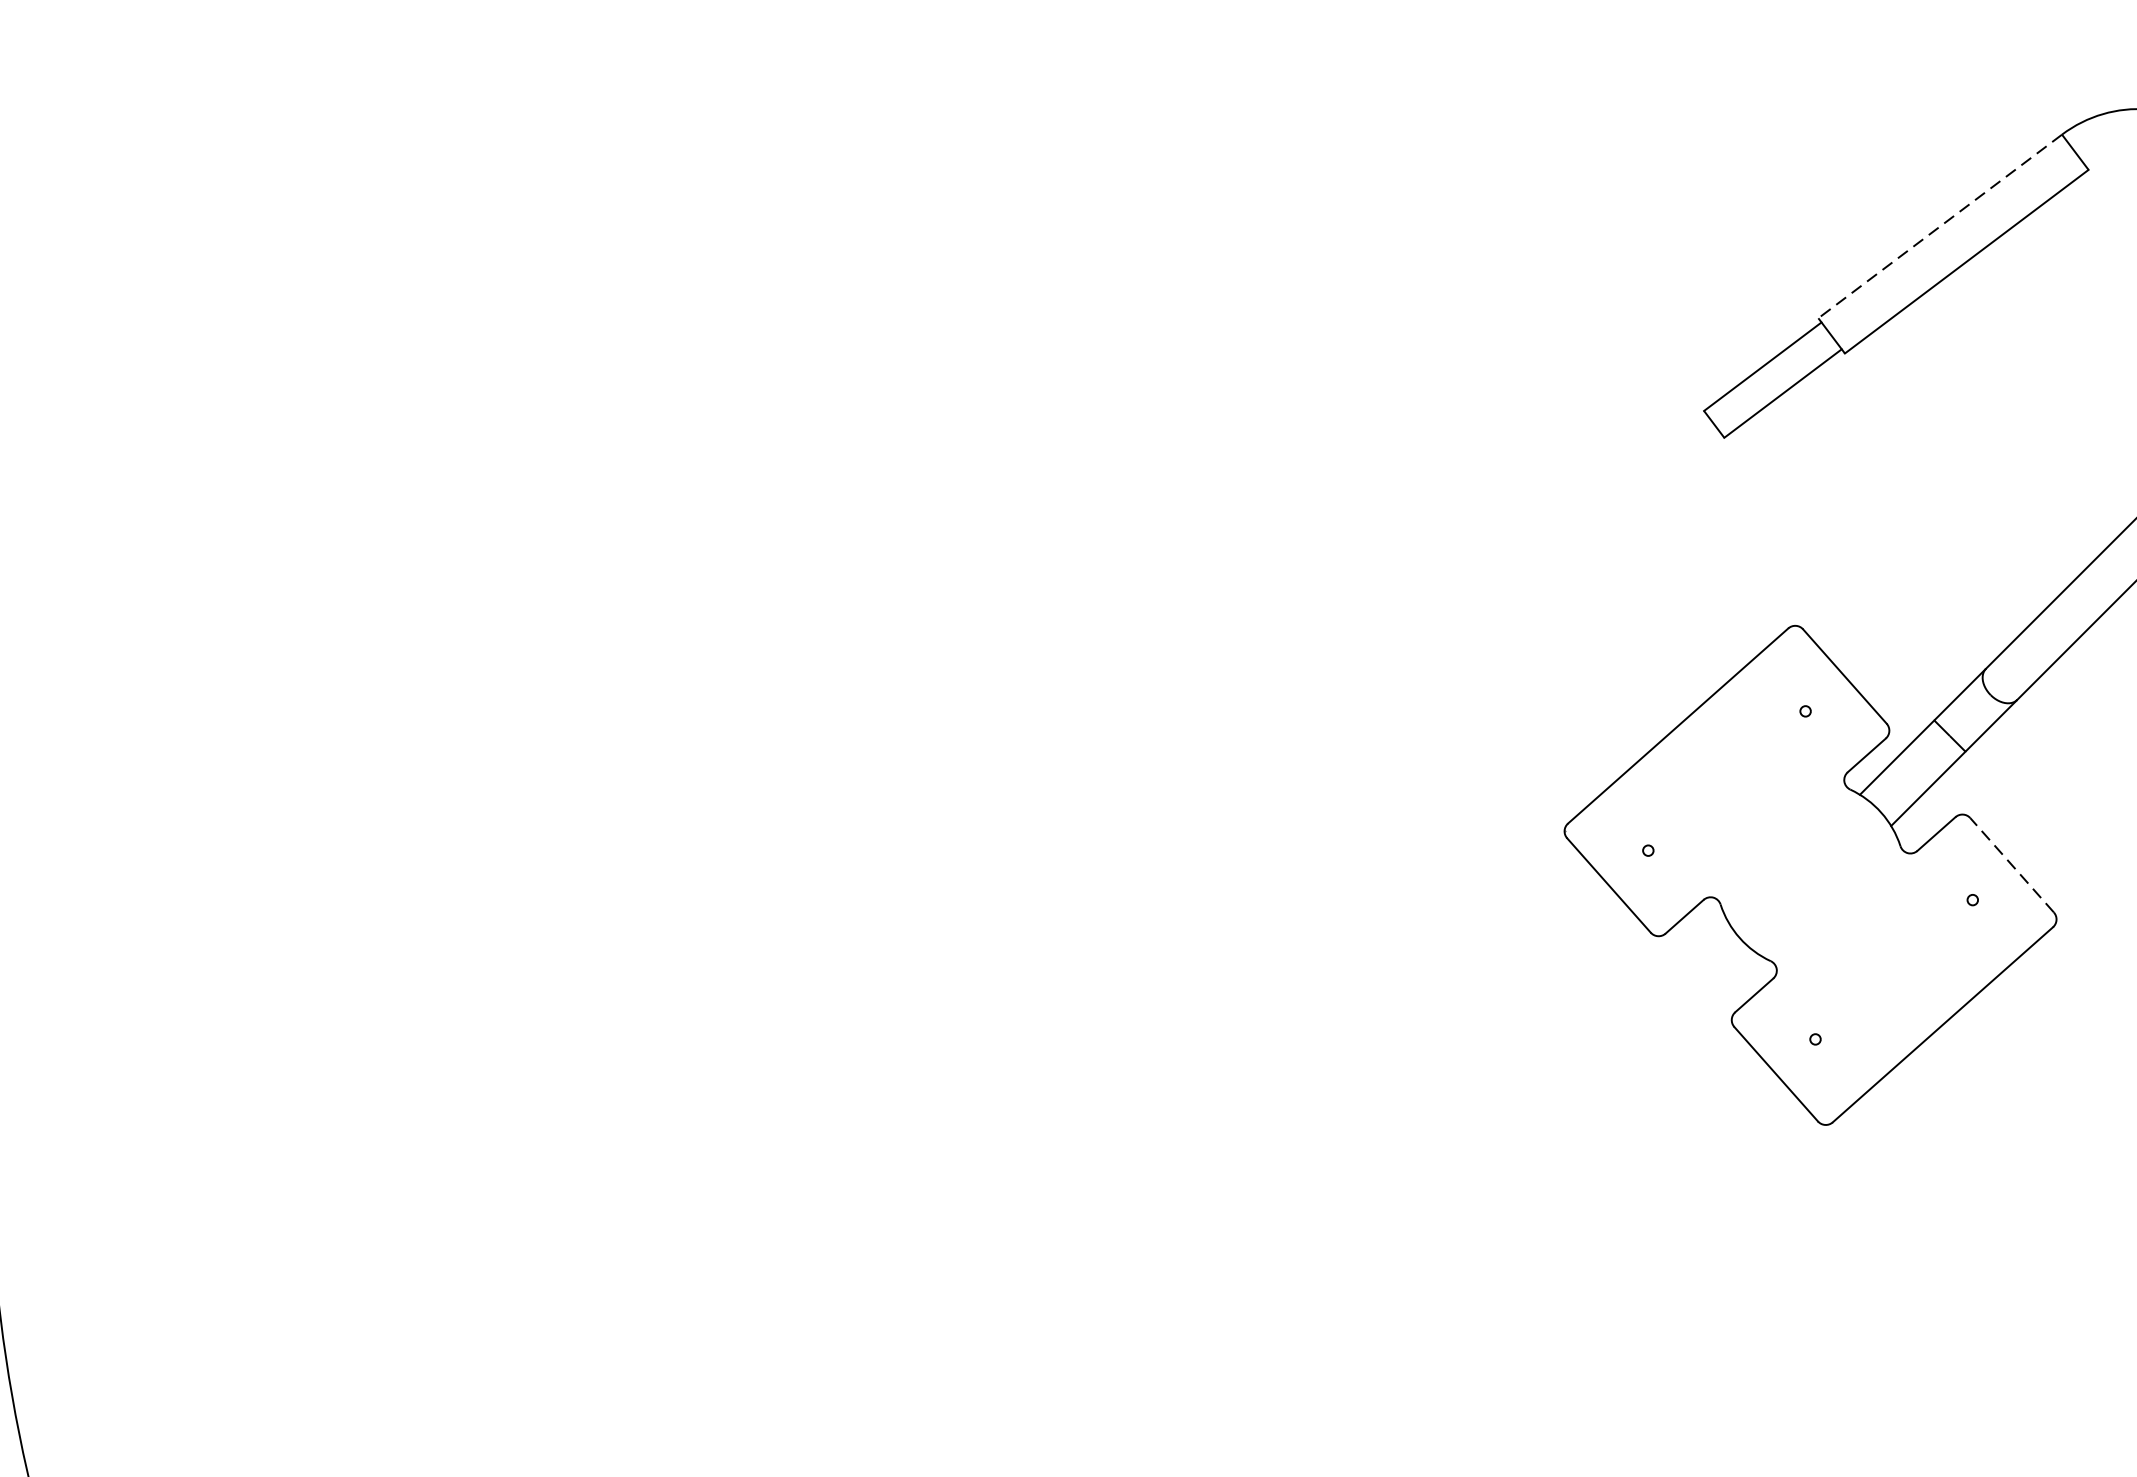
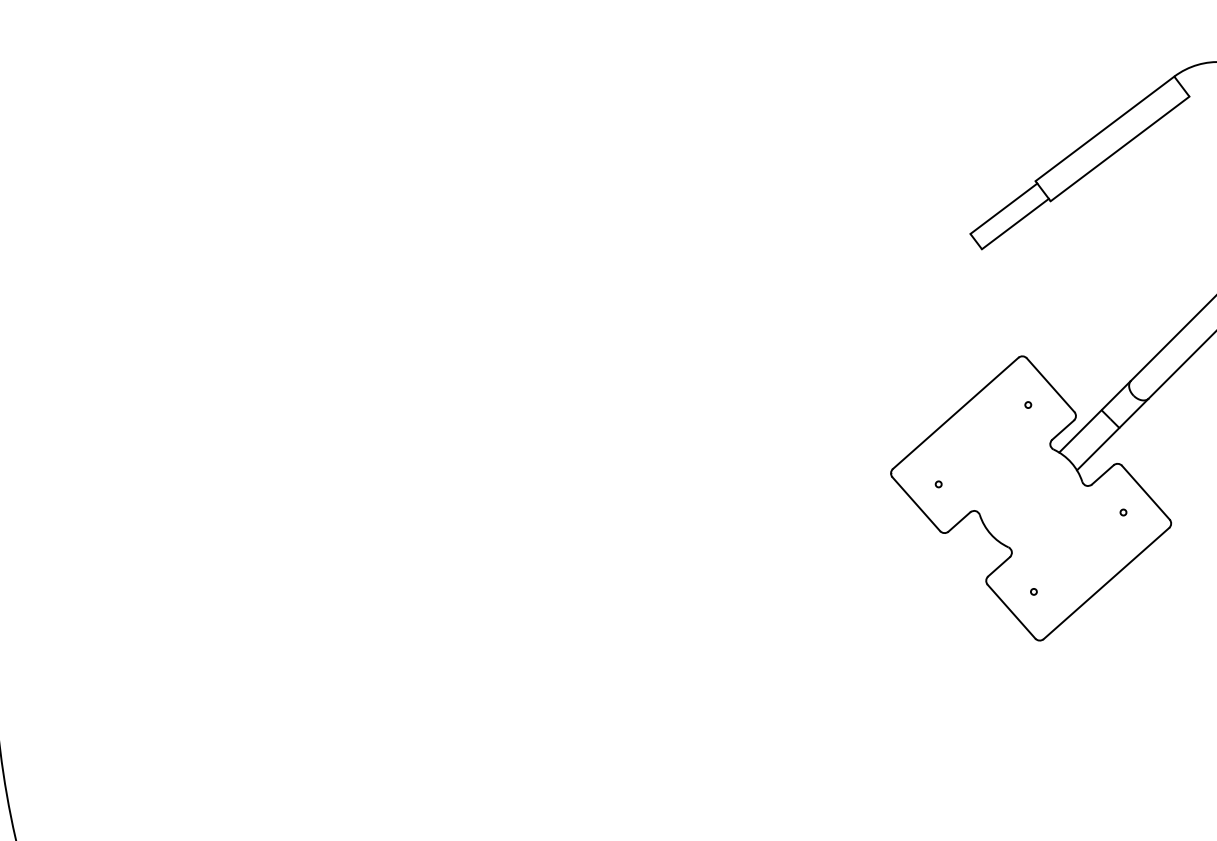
line: (1939, 225) -> (1104, 128), dashed -> solid
line: (2011, 864) -> (1145, 492), dashed -> solid

